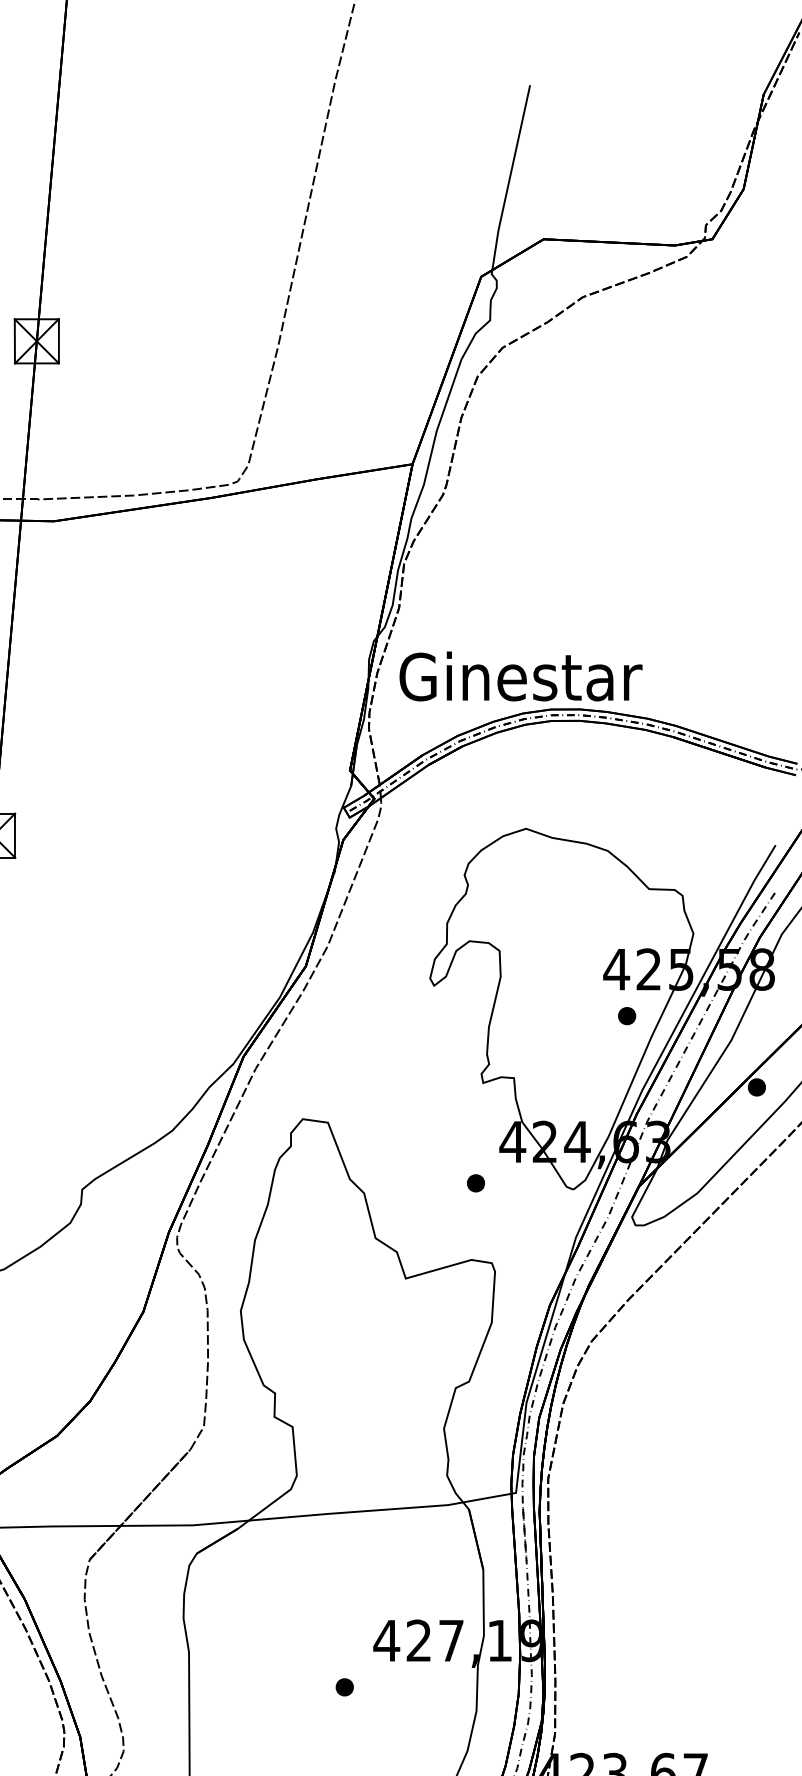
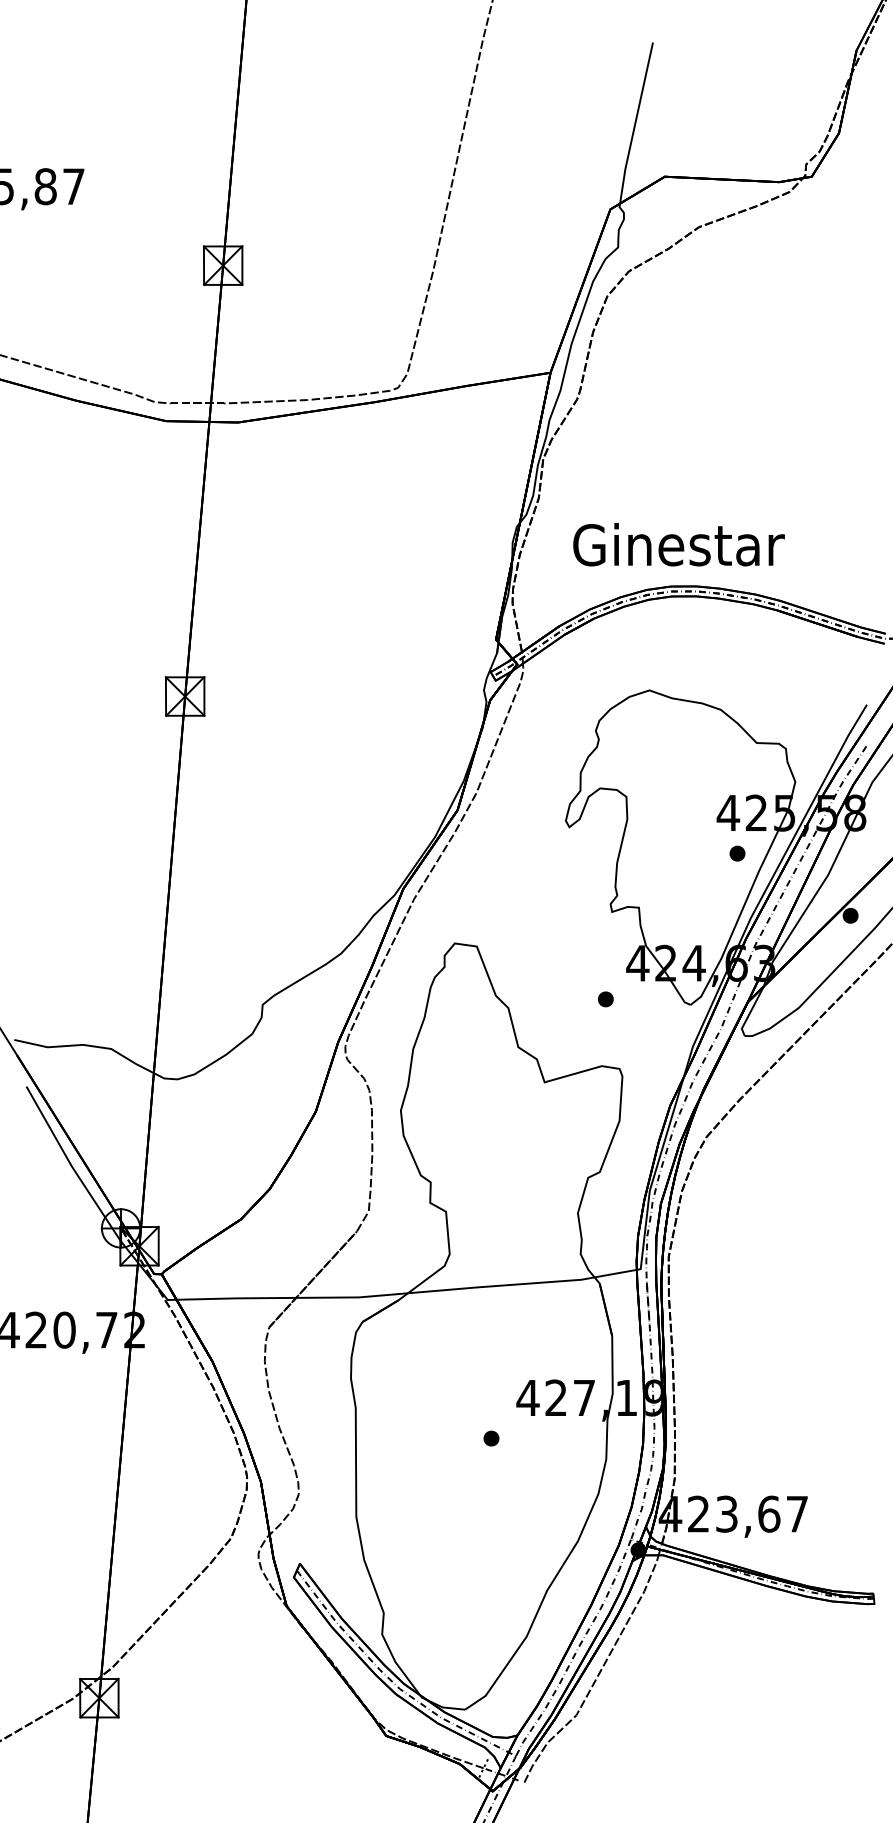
text: (520, 676) -> (678, 544), moved

